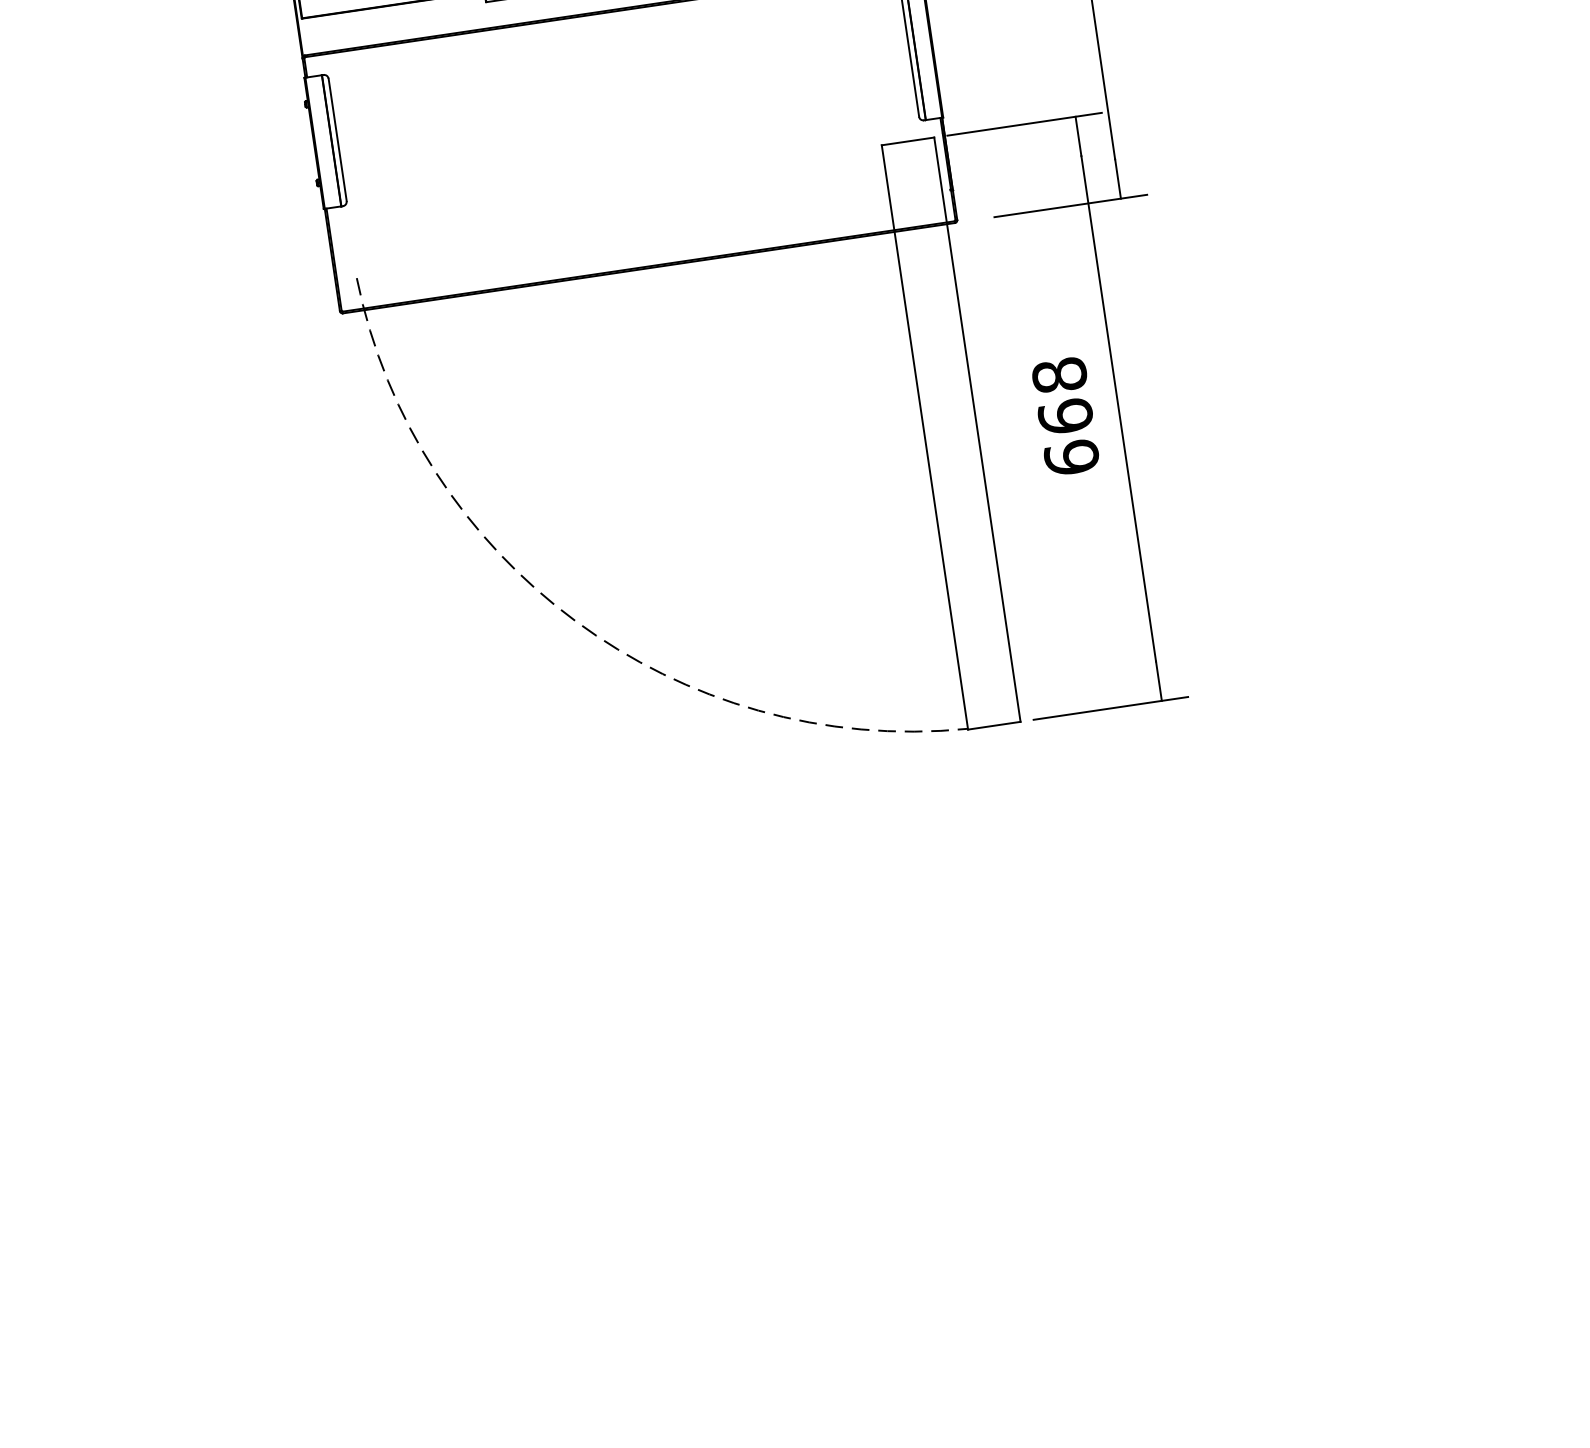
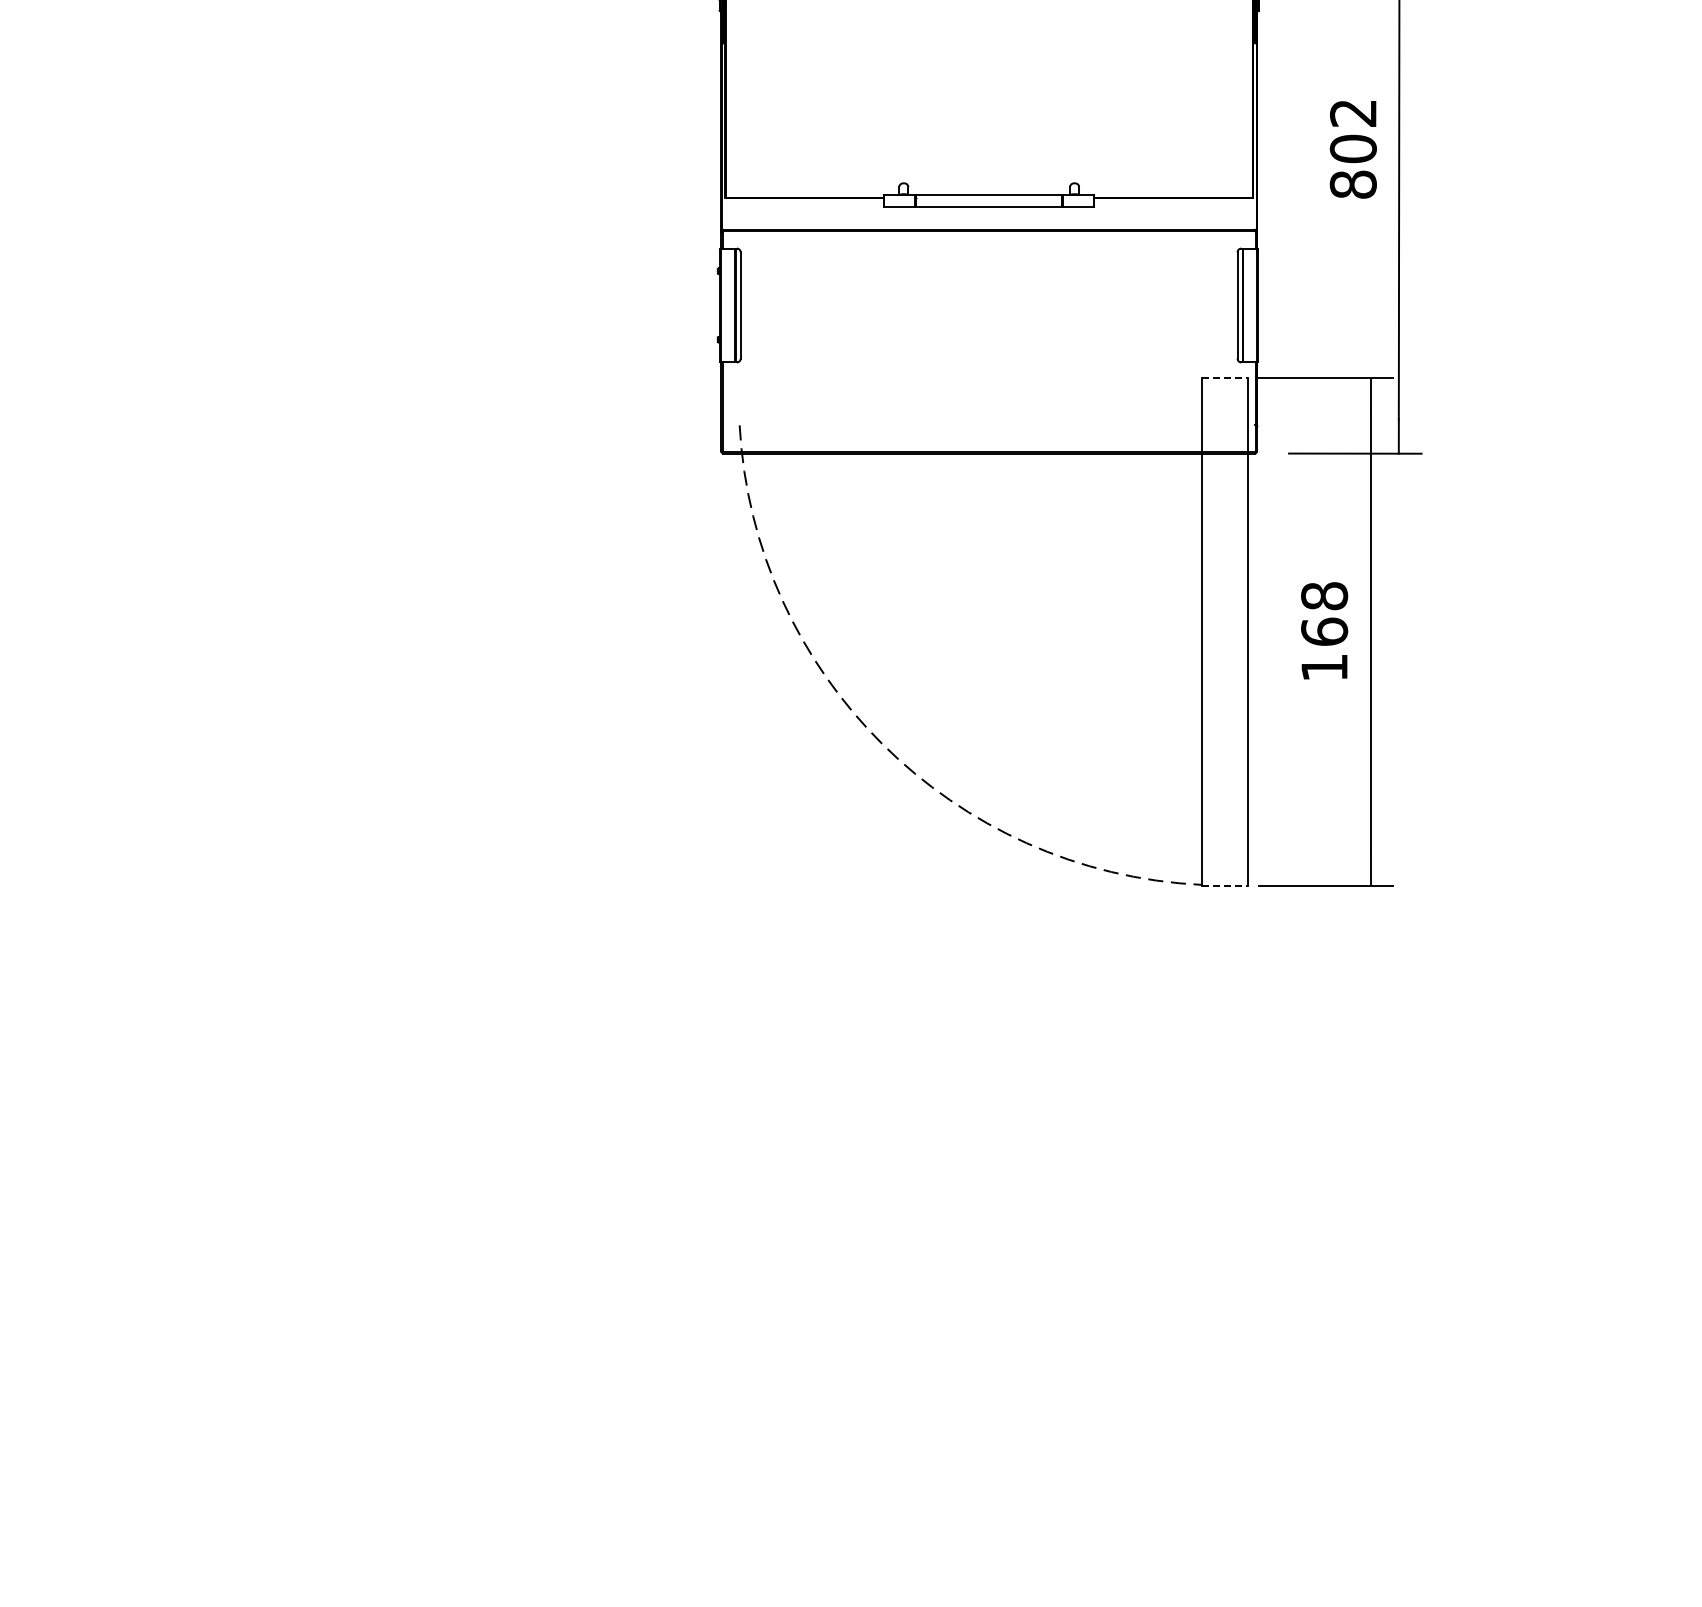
line: (908, 141) -> (1225, 378), solid -> dashed
text: (1071, 457) -> (1324, 667), 668 -> 168
line: (994, 725) -> (1225, 885), solid -> dashed

